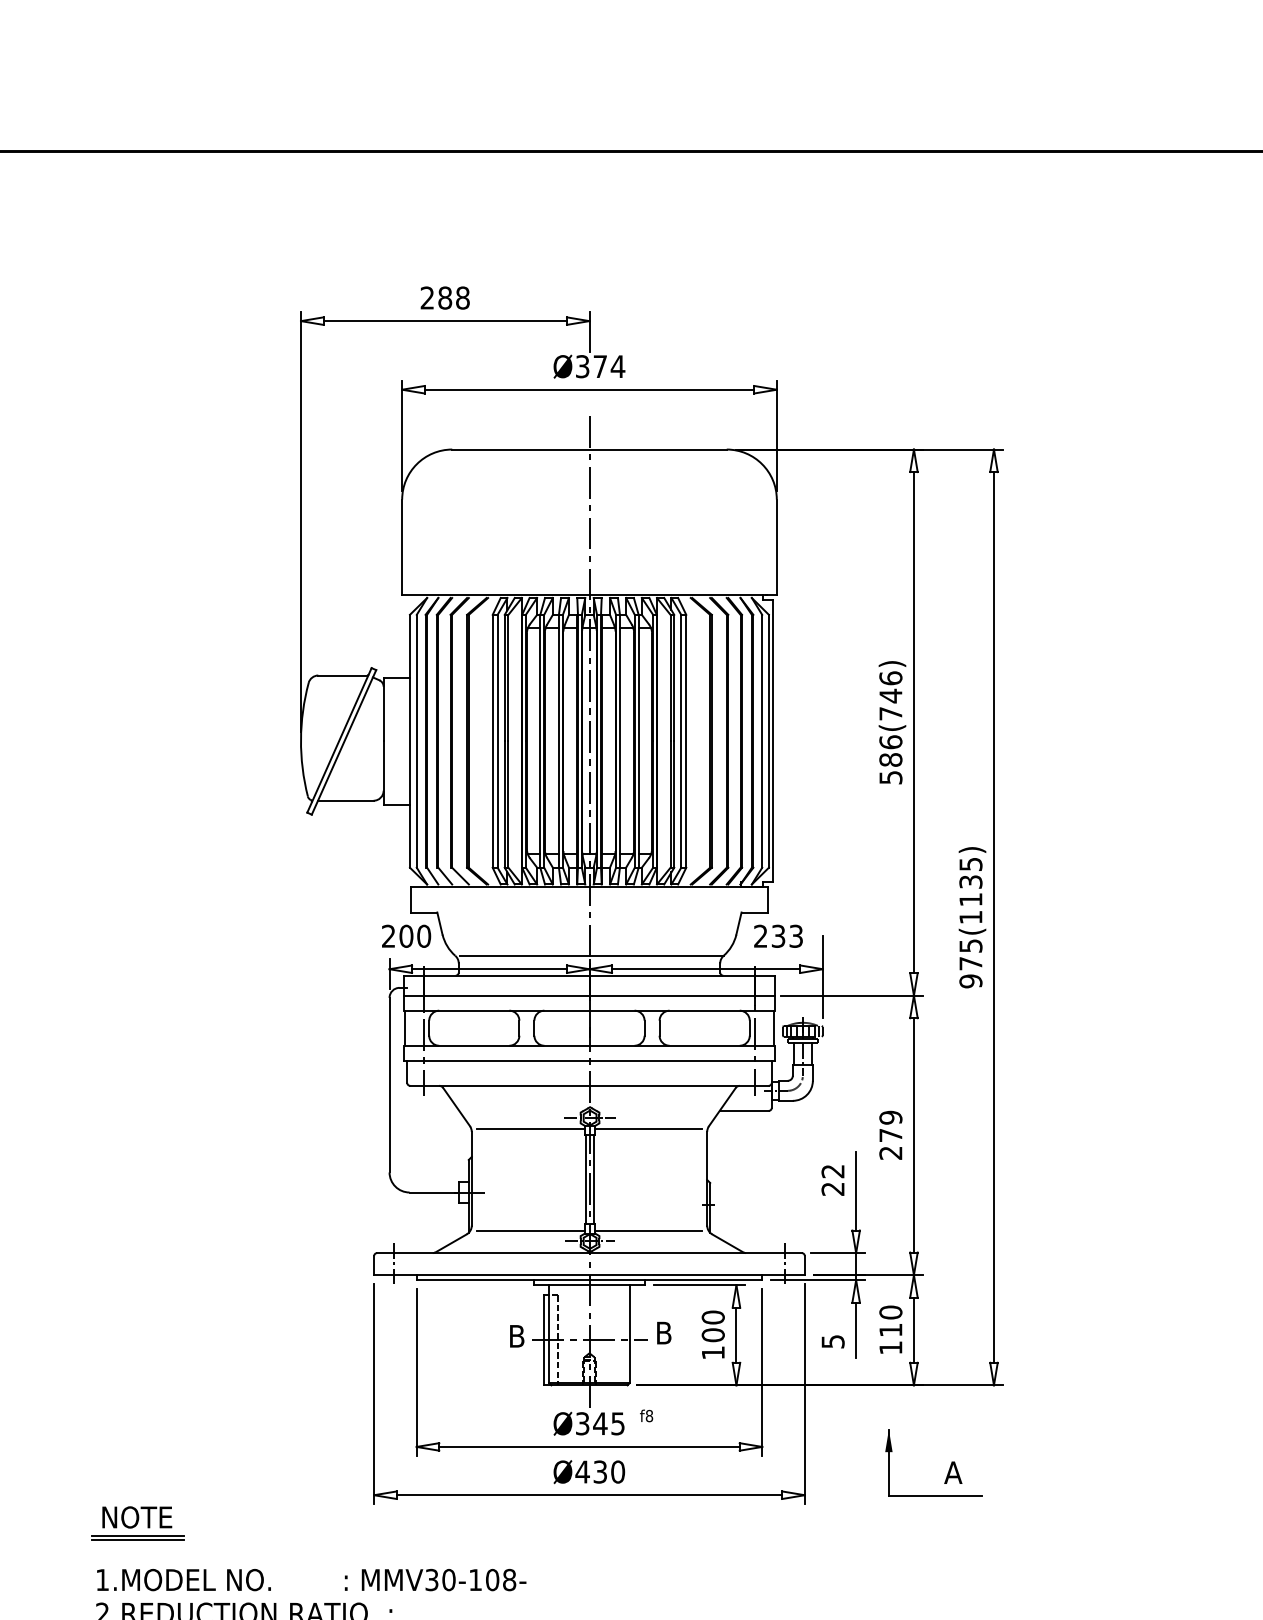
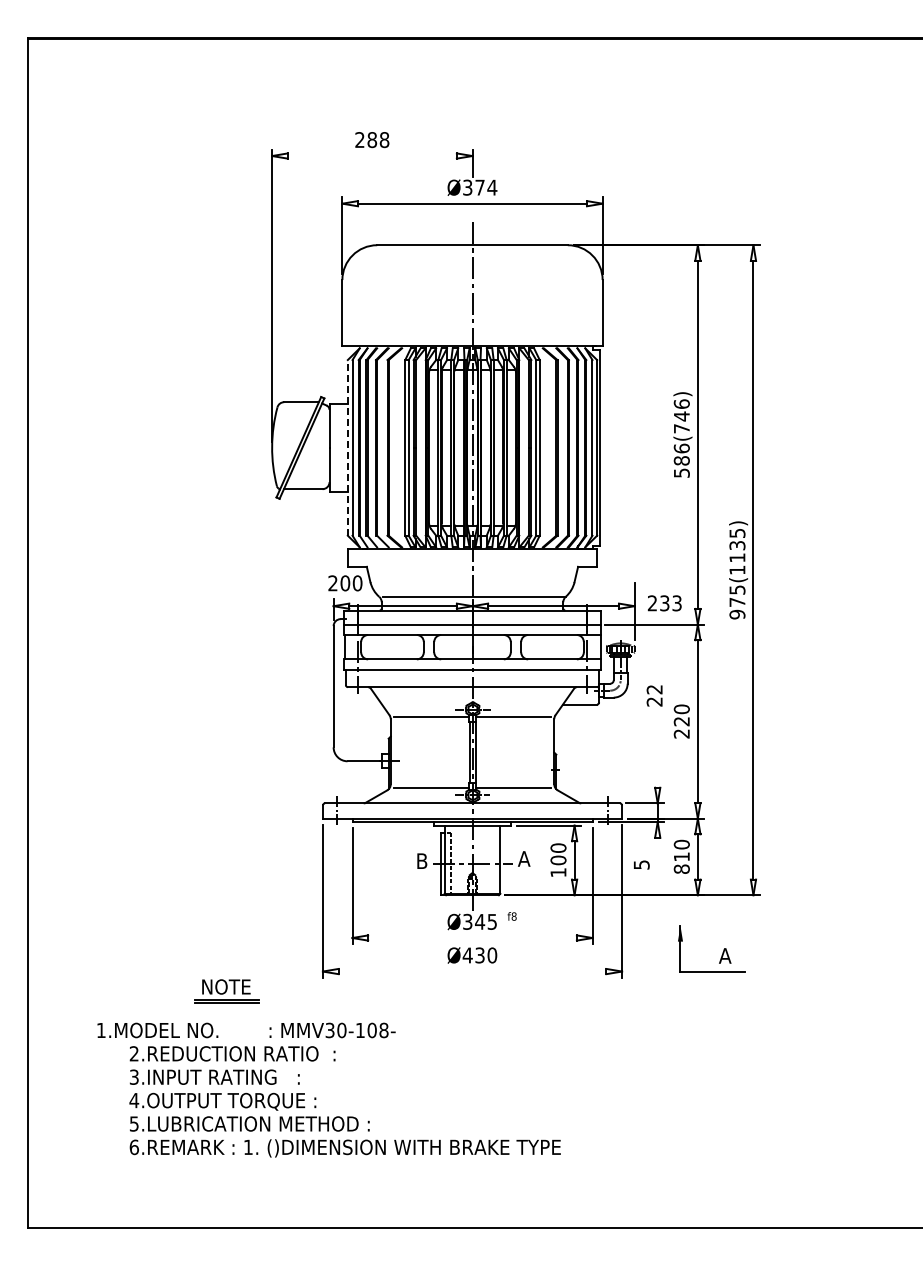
line: (444, 321) -> (371, 156), removed
line: (409, 740) -> (347, 447), solid -> dashed
text: (778, 936) -> (664, 603), moved
text: (890, 1126) -> (681, 715), 279 -> 220
text: (832, 1179) -> (654, 695), moved
line: (855, 1191) -> (657, 760), removed
line: (855, 1329) -> (657, 856), removed
text: (664, 1332) -> (524, 858), B -> A
text: (890, 1346) -> (681, 868), 110 -> 810
line: (589, 1447) -> (472, 938), removed
line: (589, 1495) -> (472, 971), removed
part: (137, 1523) -> (226, 991), moved
text: (311, 1580) -> (246, 1030), moved

